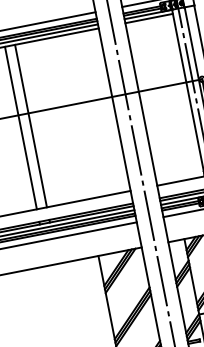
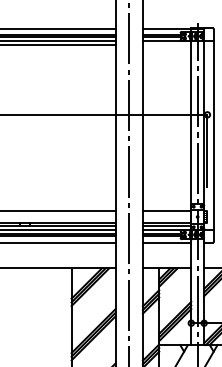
line: (148, 19) -> (166, 45), removed
line: (30, 125) -> (30, 127), removed
line: (21, 127) -> (20, 127), removed

